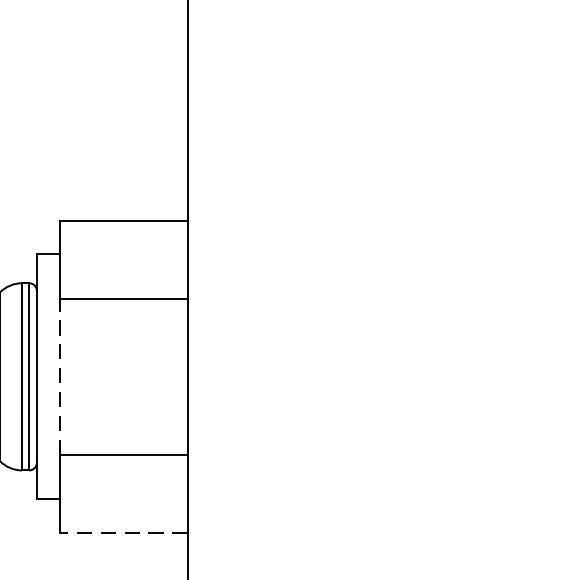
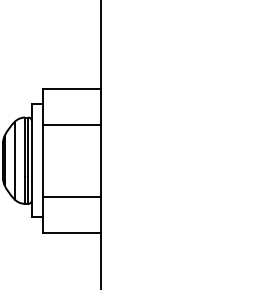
line: (59, 376) -> (42, 160), dashed -> solid
line: (122, 532) -> (71, 232), dashed -> solid

